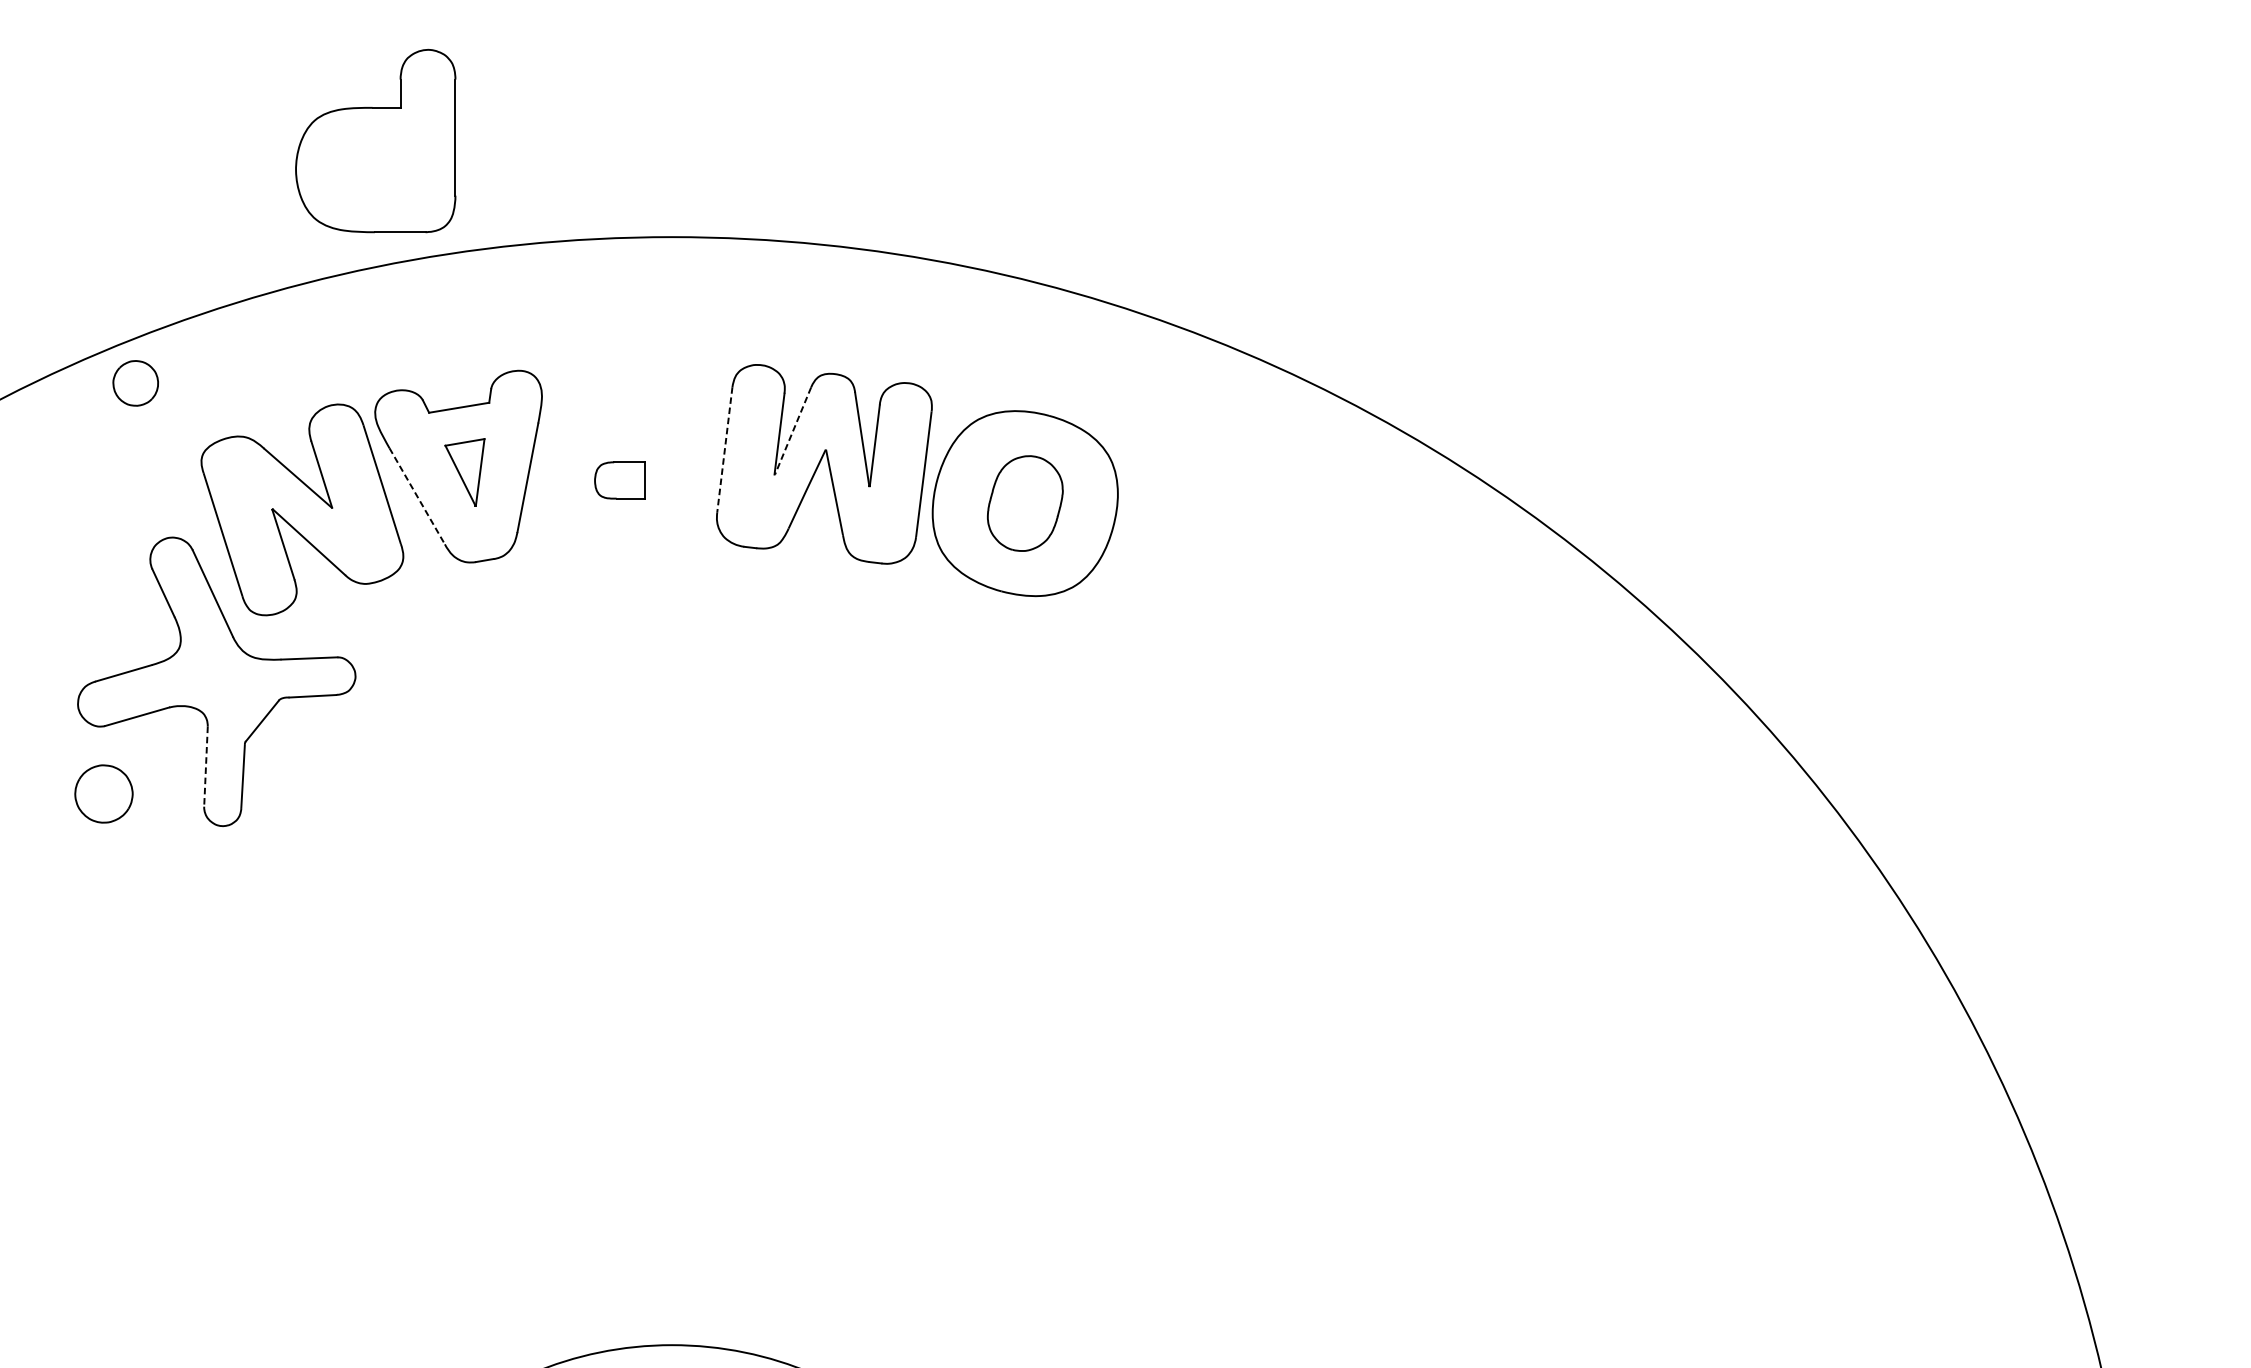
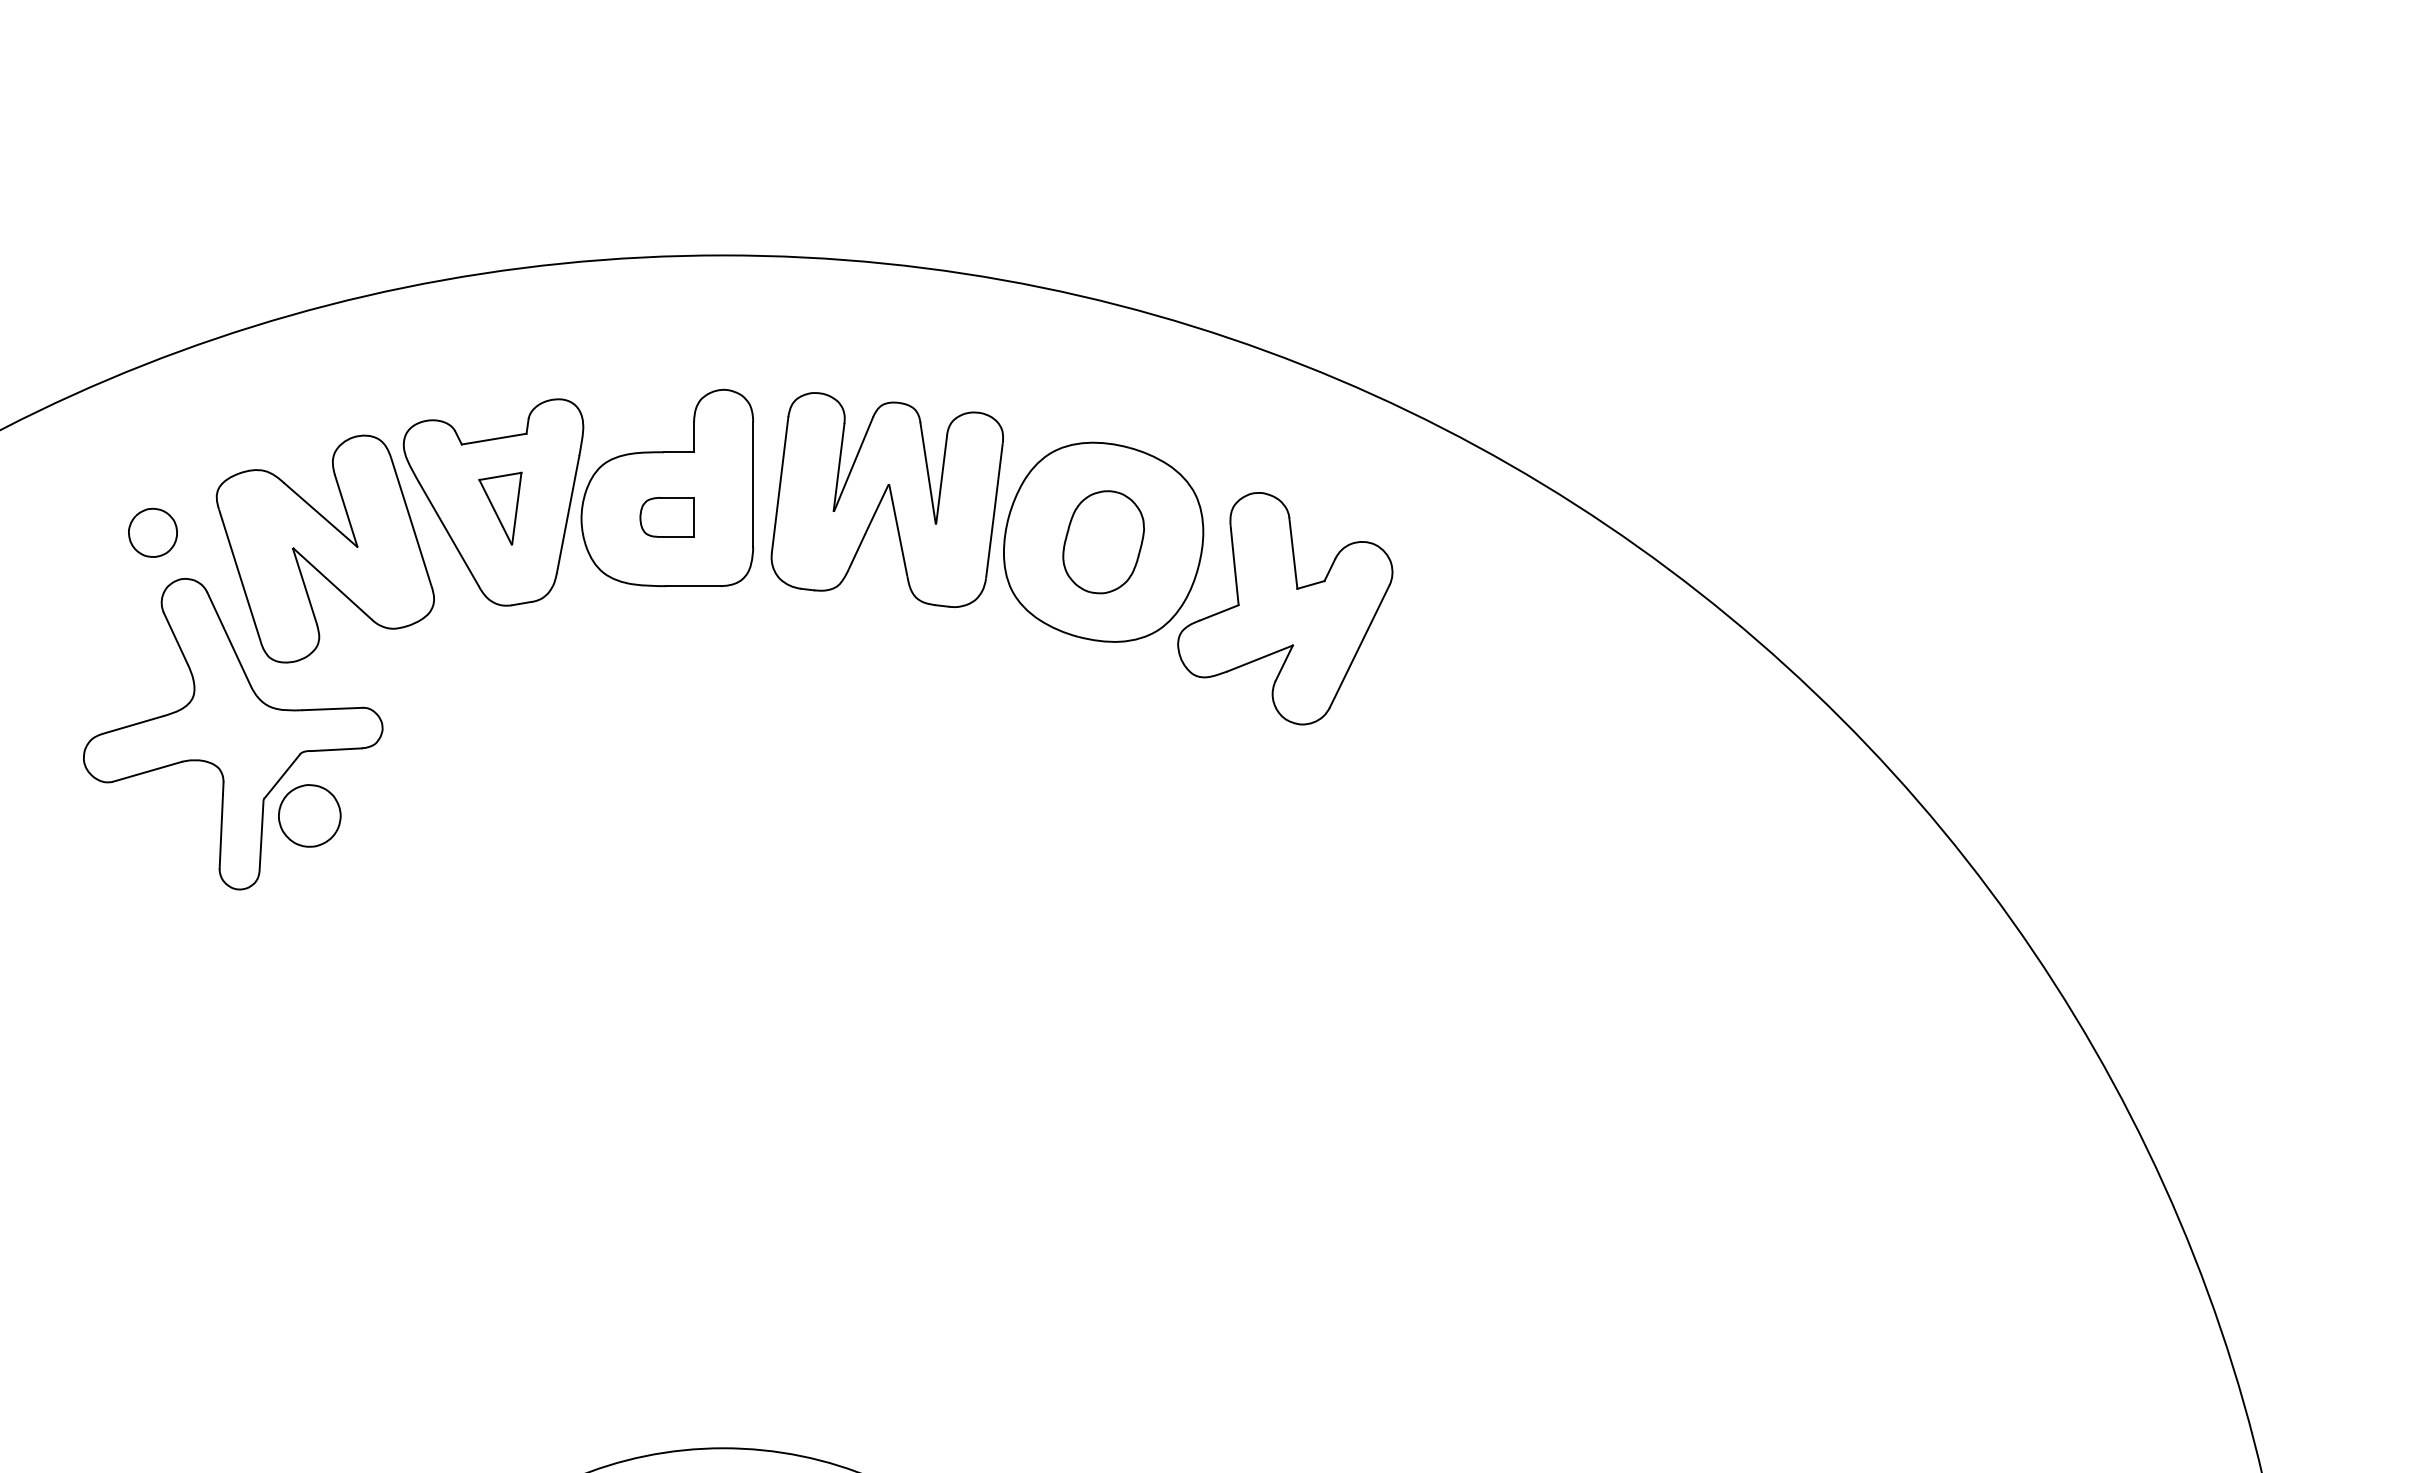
part: (375, 140) -> (667, 487), moved
part: (135, 383) -> (152, 532), moved
line: (792, 431) -> (853, 464), dashed -> solid
line: (725, 450) -> (780, 485), dashed -> solid
line: (417, 496) -> (449, 534), dashed -> solid
part: (1194, 565) -> (1285, 608), added
line: (205, 766) -> (221, 825), dashed -> solid
part: (103, 793) -> (309, 815), moved

